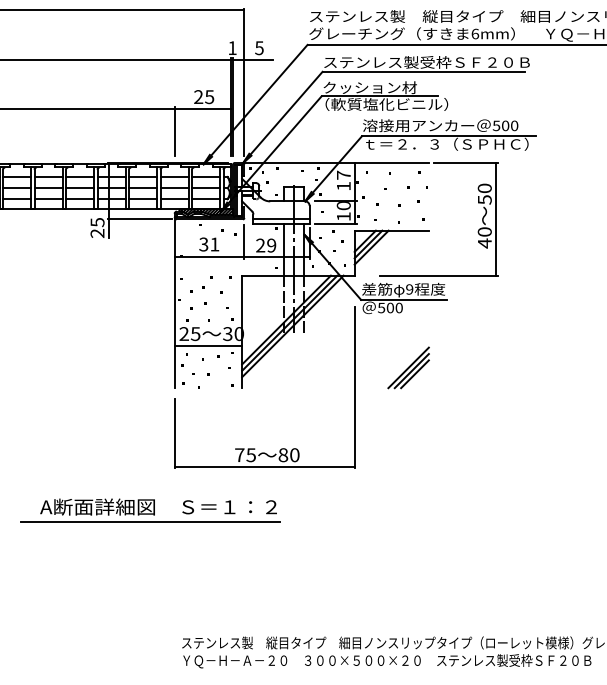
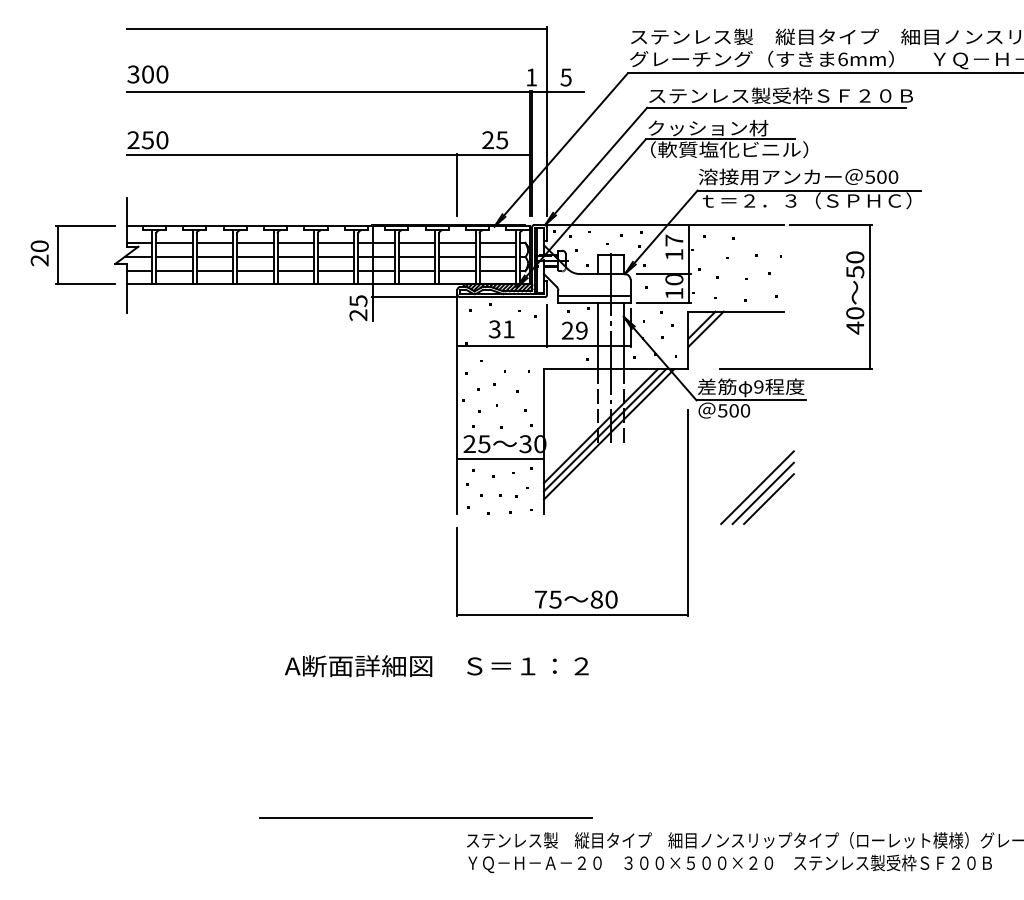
line: (371, 247) -> (709, 333), removed
part: (408, 367) -> (757, 487), size x1.4
line: (149, 522) -> (425, 817), moved

